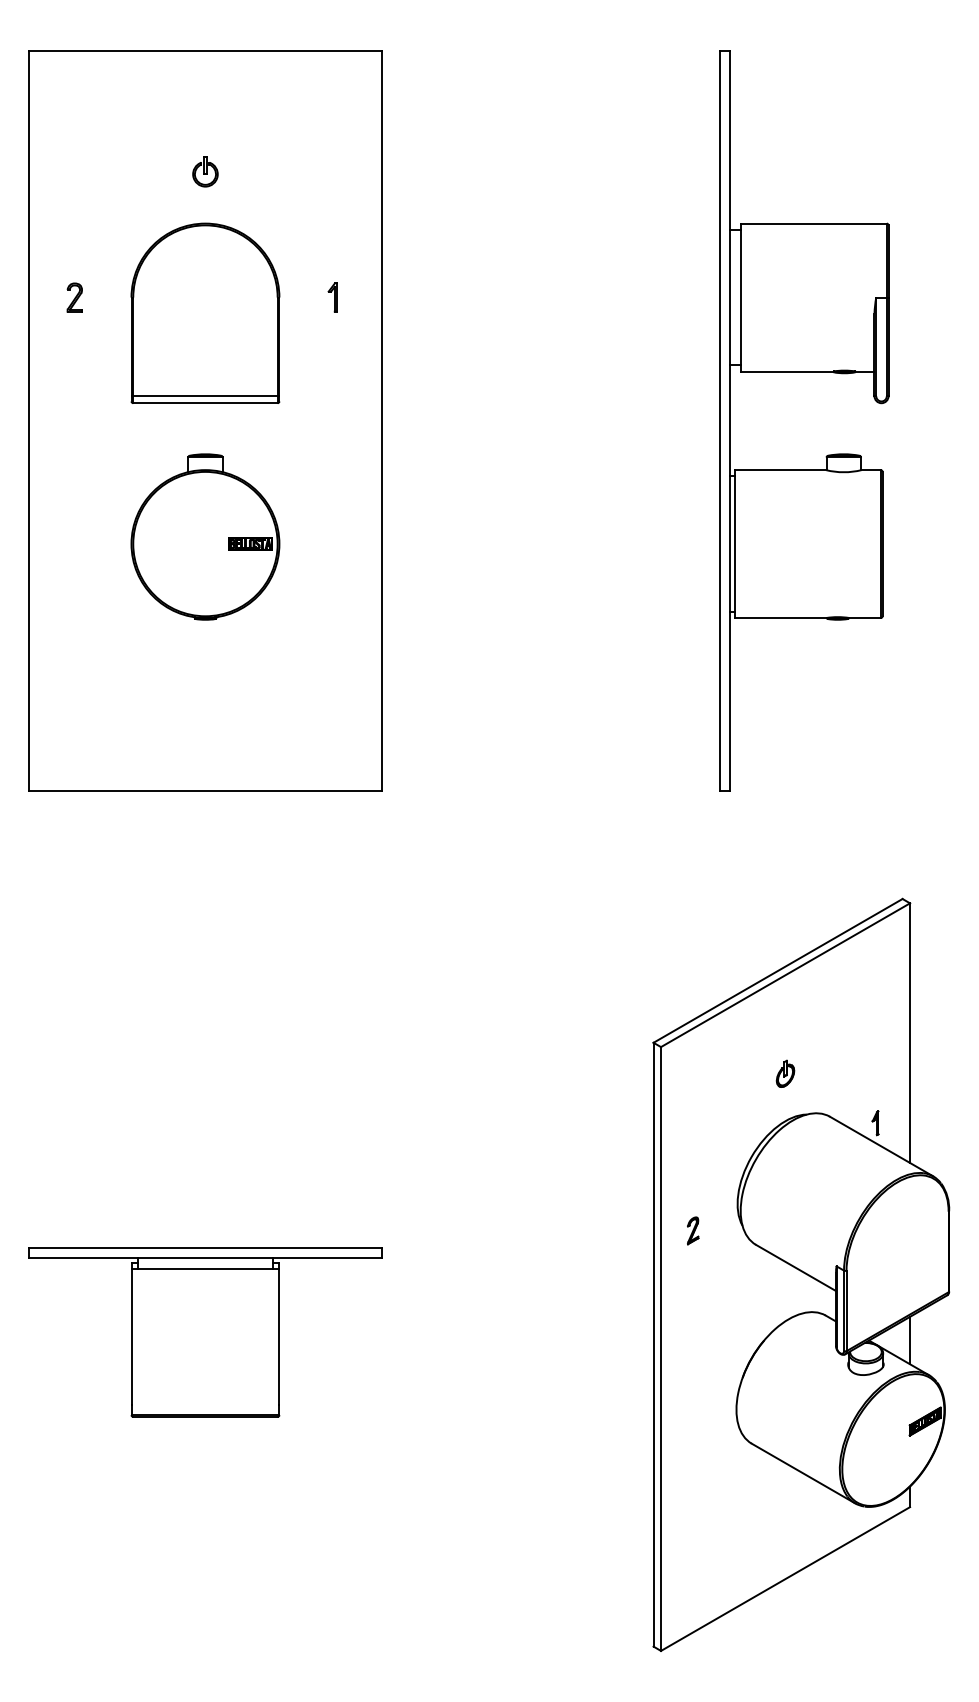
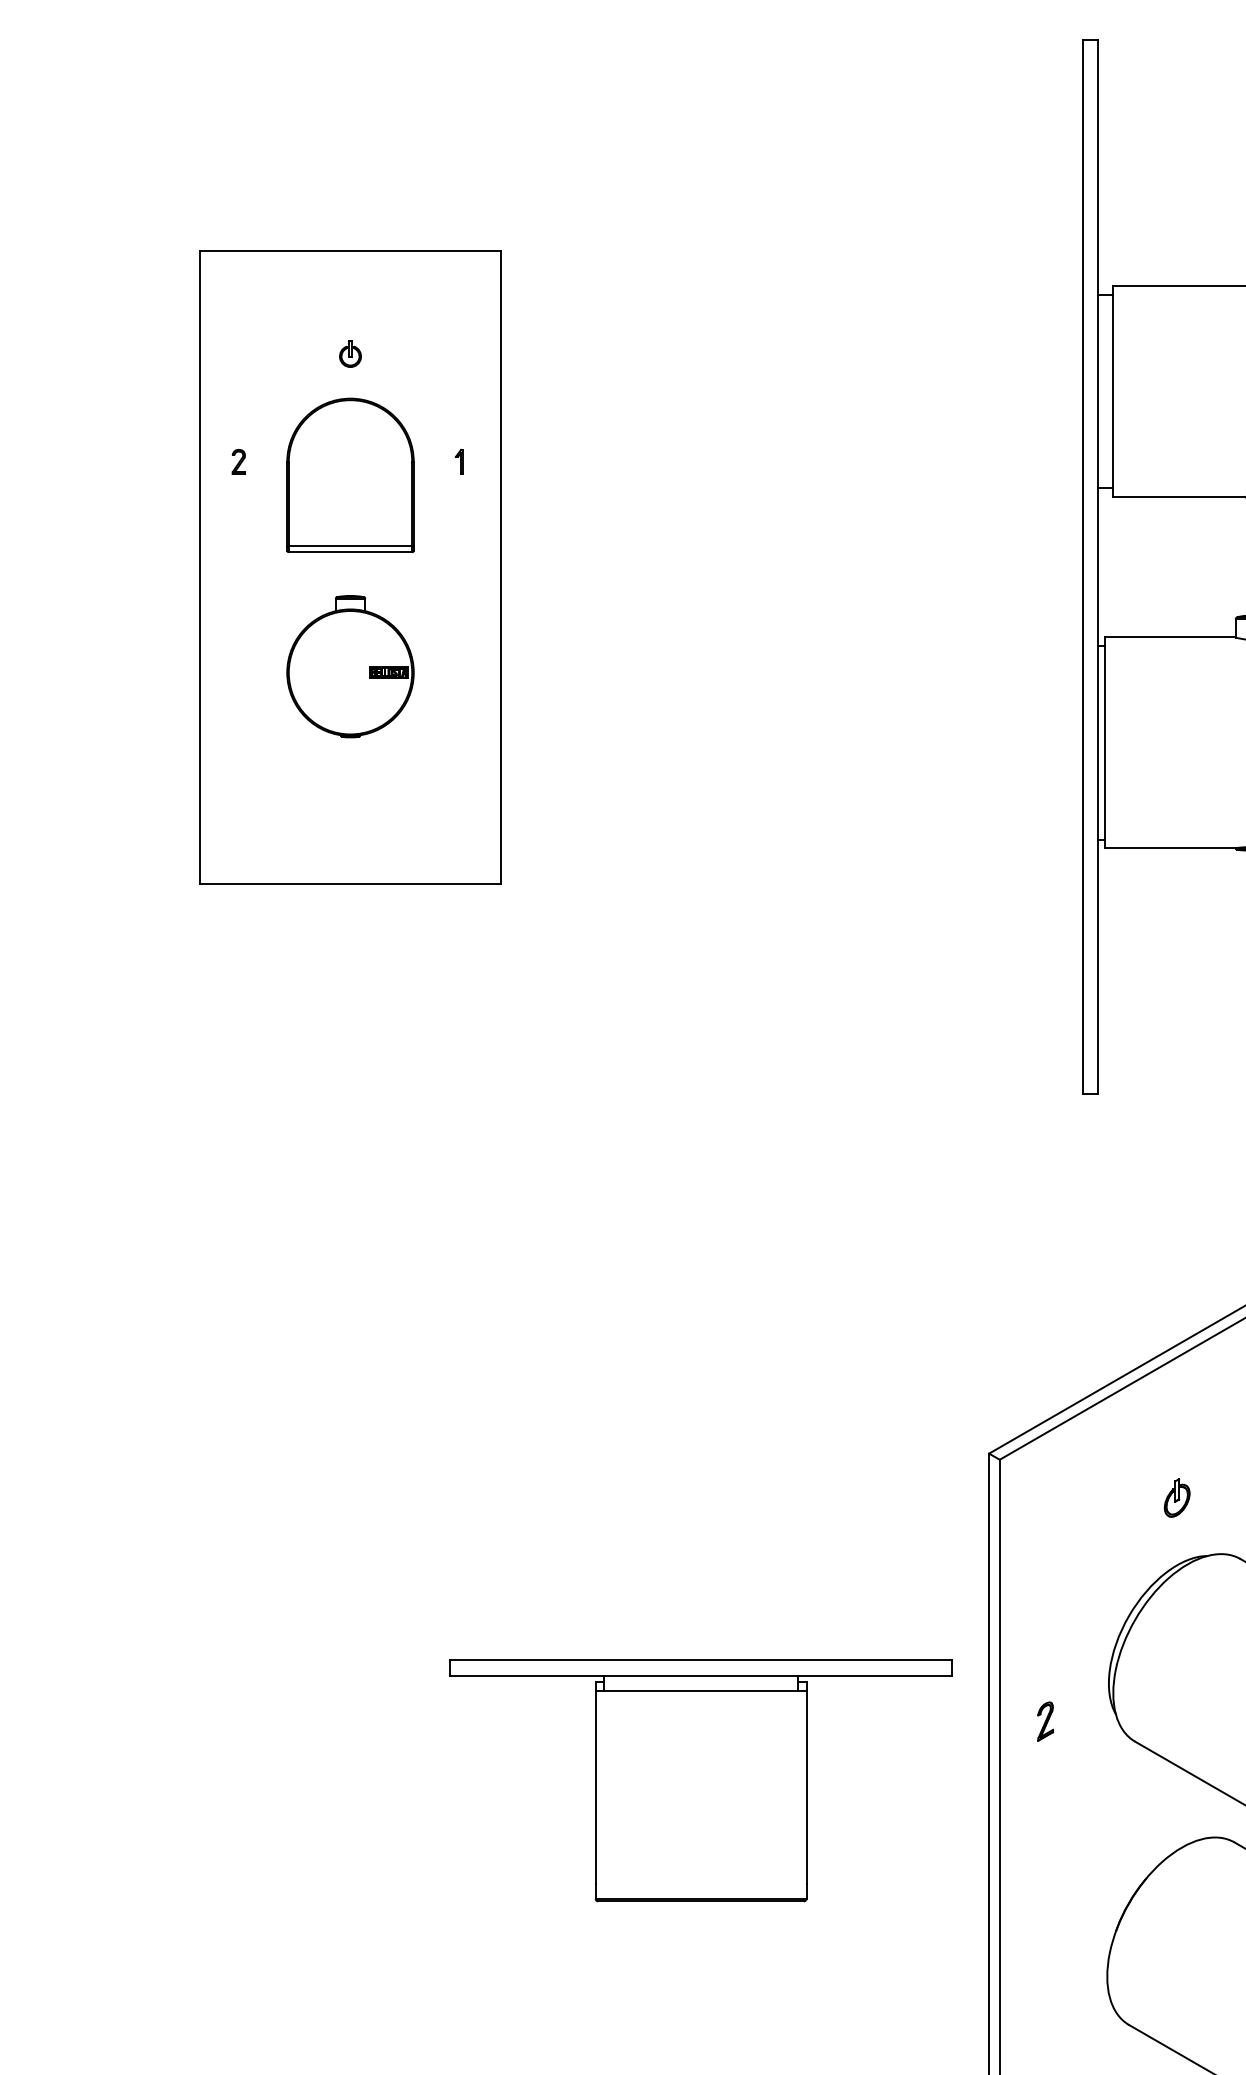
part: (205, 420) -> (350, 566), size x0.6
part: (205, 1332) -> (701, 1781), moved

